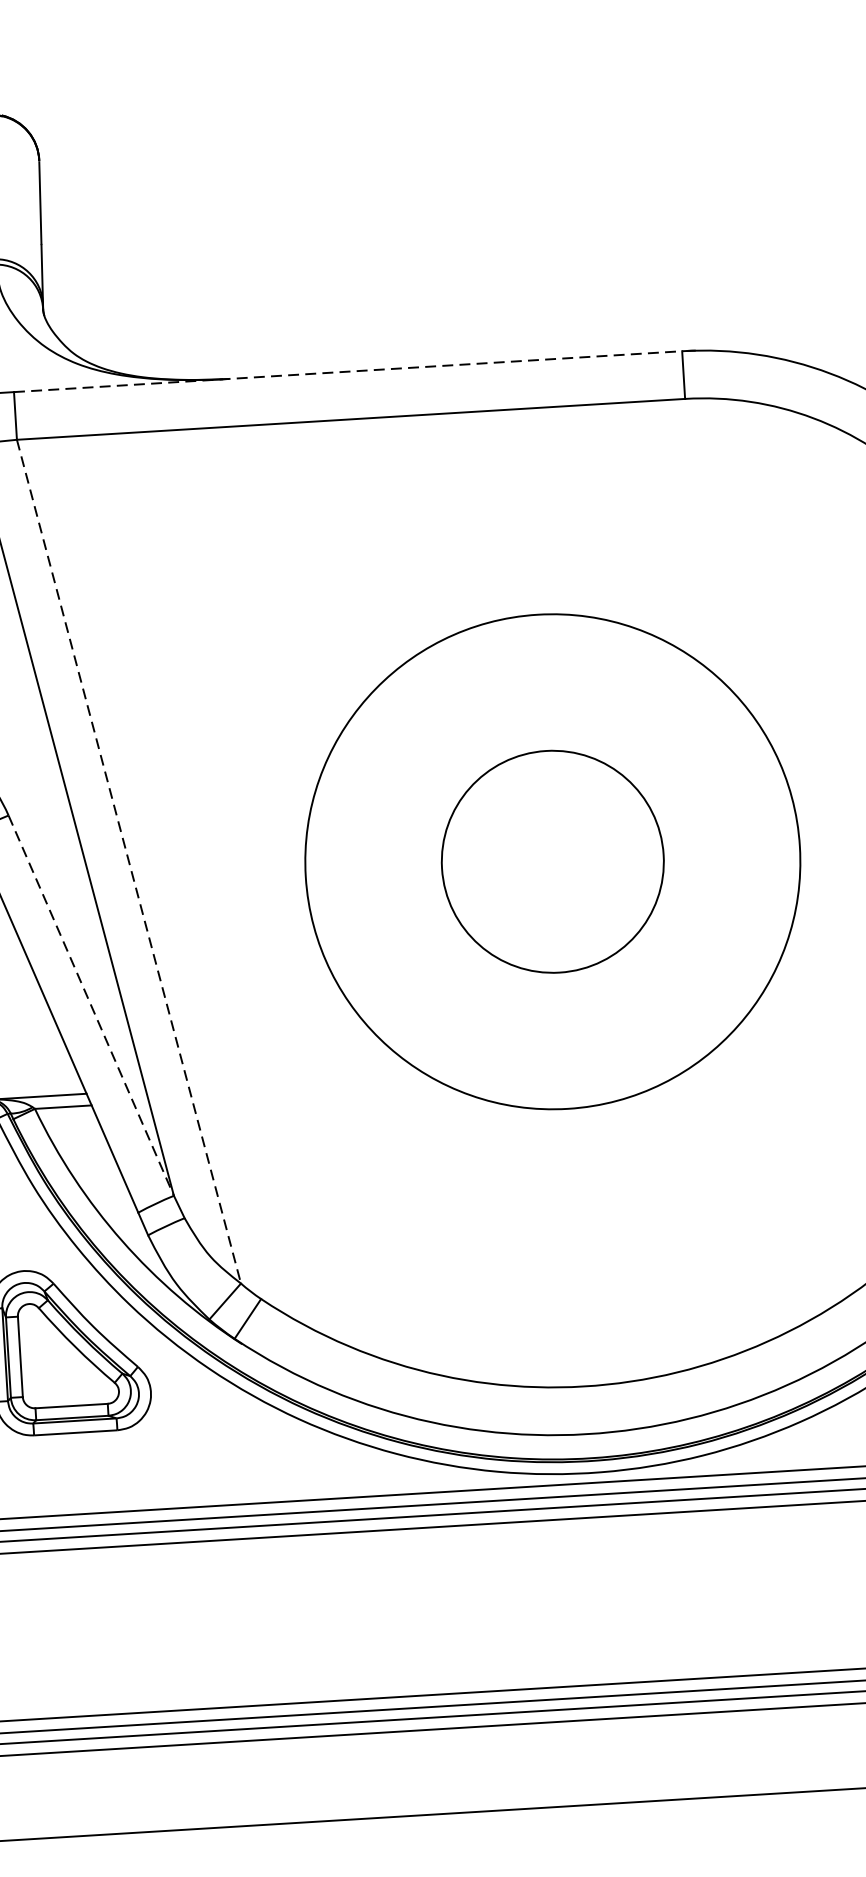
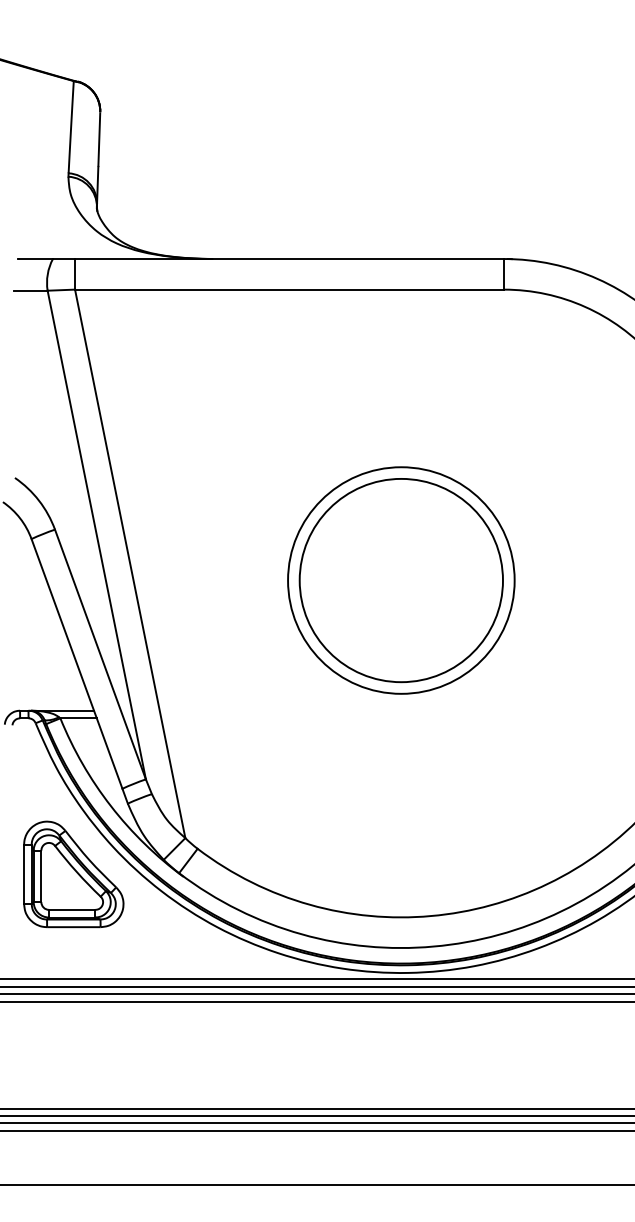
line: (349, 372) -> (290, 259), dashed -> solid
line: (129, 861) -> (130, 563), dashed -> solid
circle: (551, 861) -> (400, 580), size x1.43
circle: (553, 861) -> (401, 580), size x0.71
line: (91, 1005) -> (100, 654), dashed -> solid

